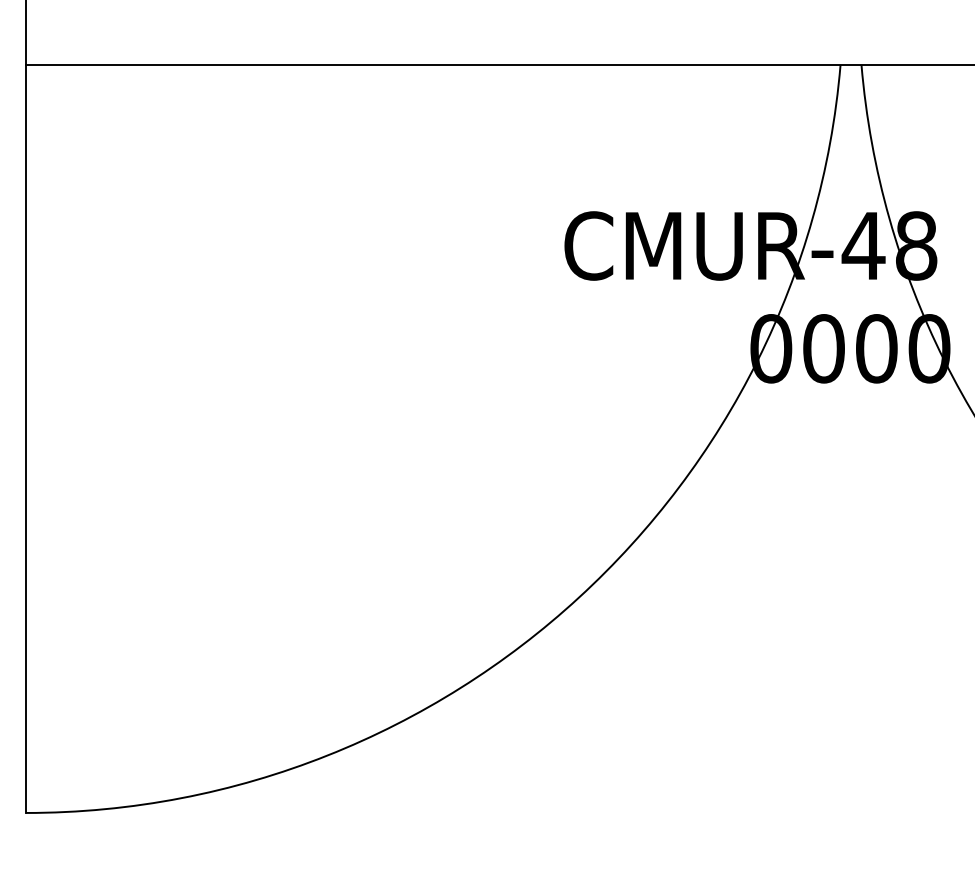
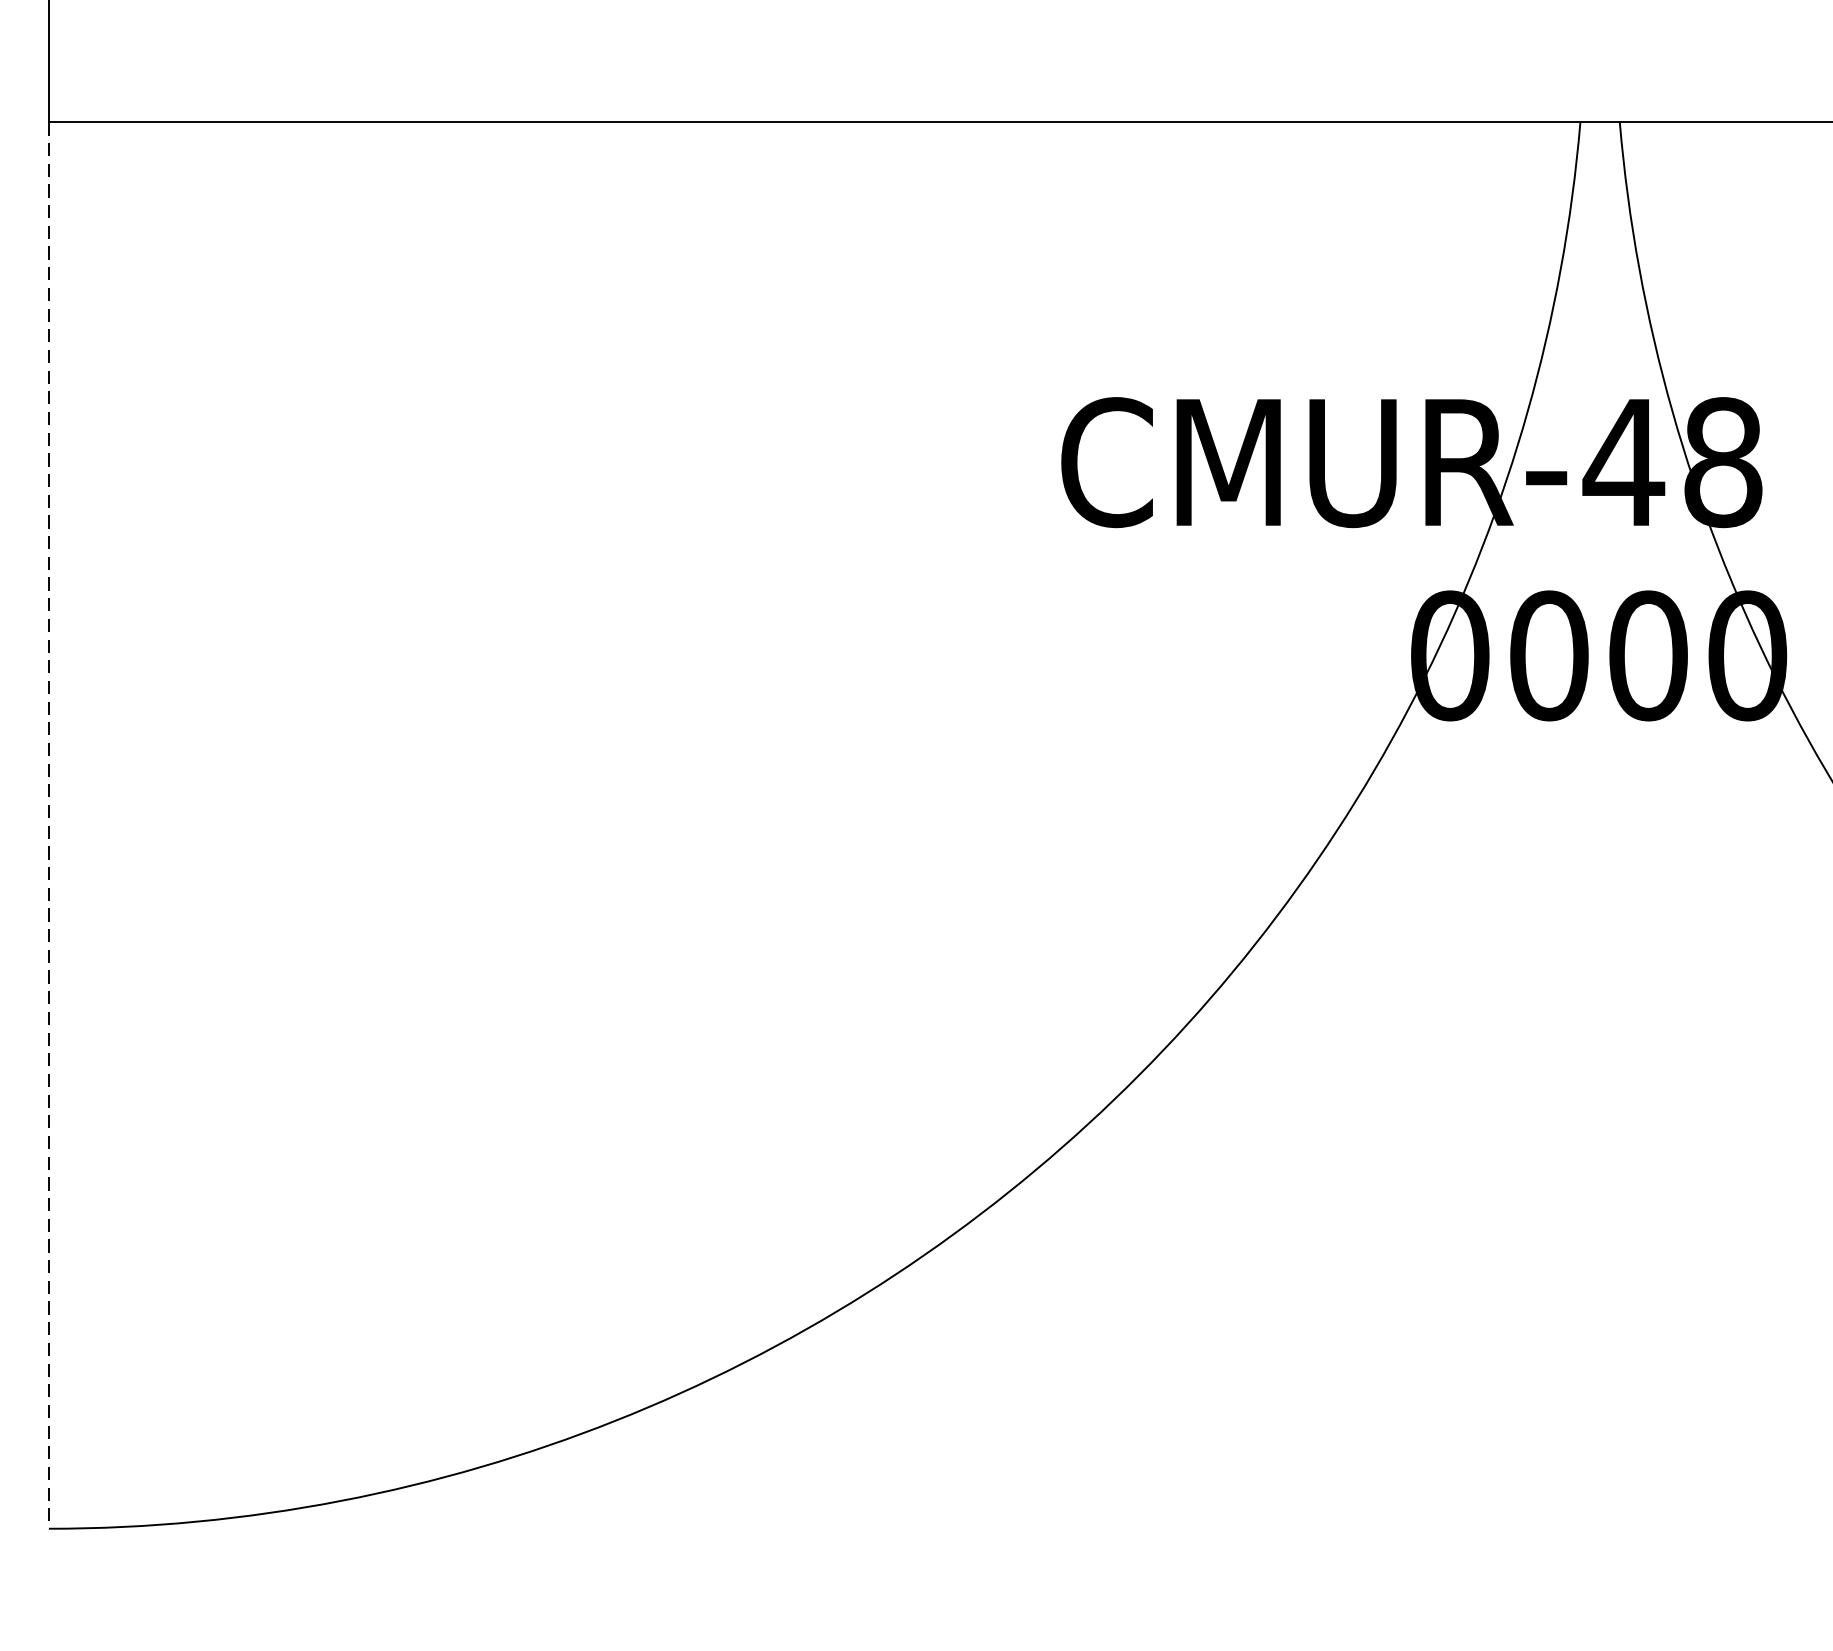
line: (26, 439) -> (49, 826), solid -> dashed

